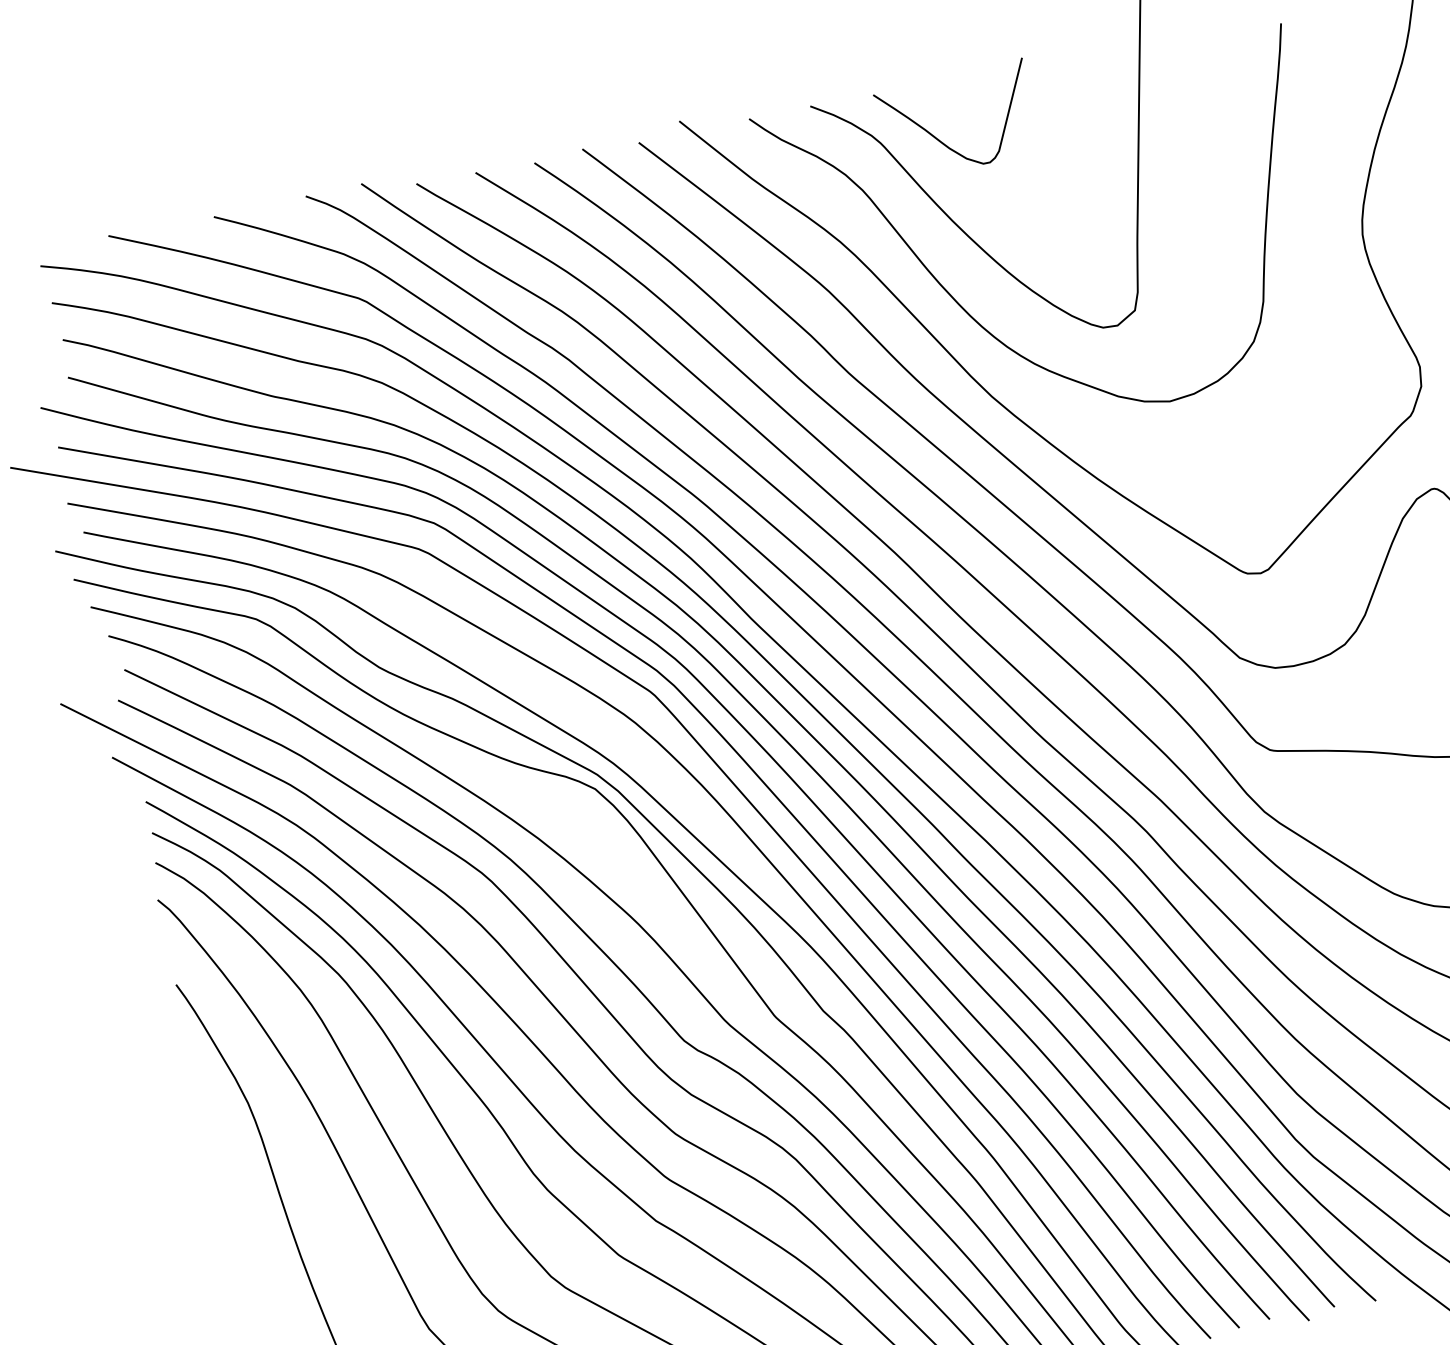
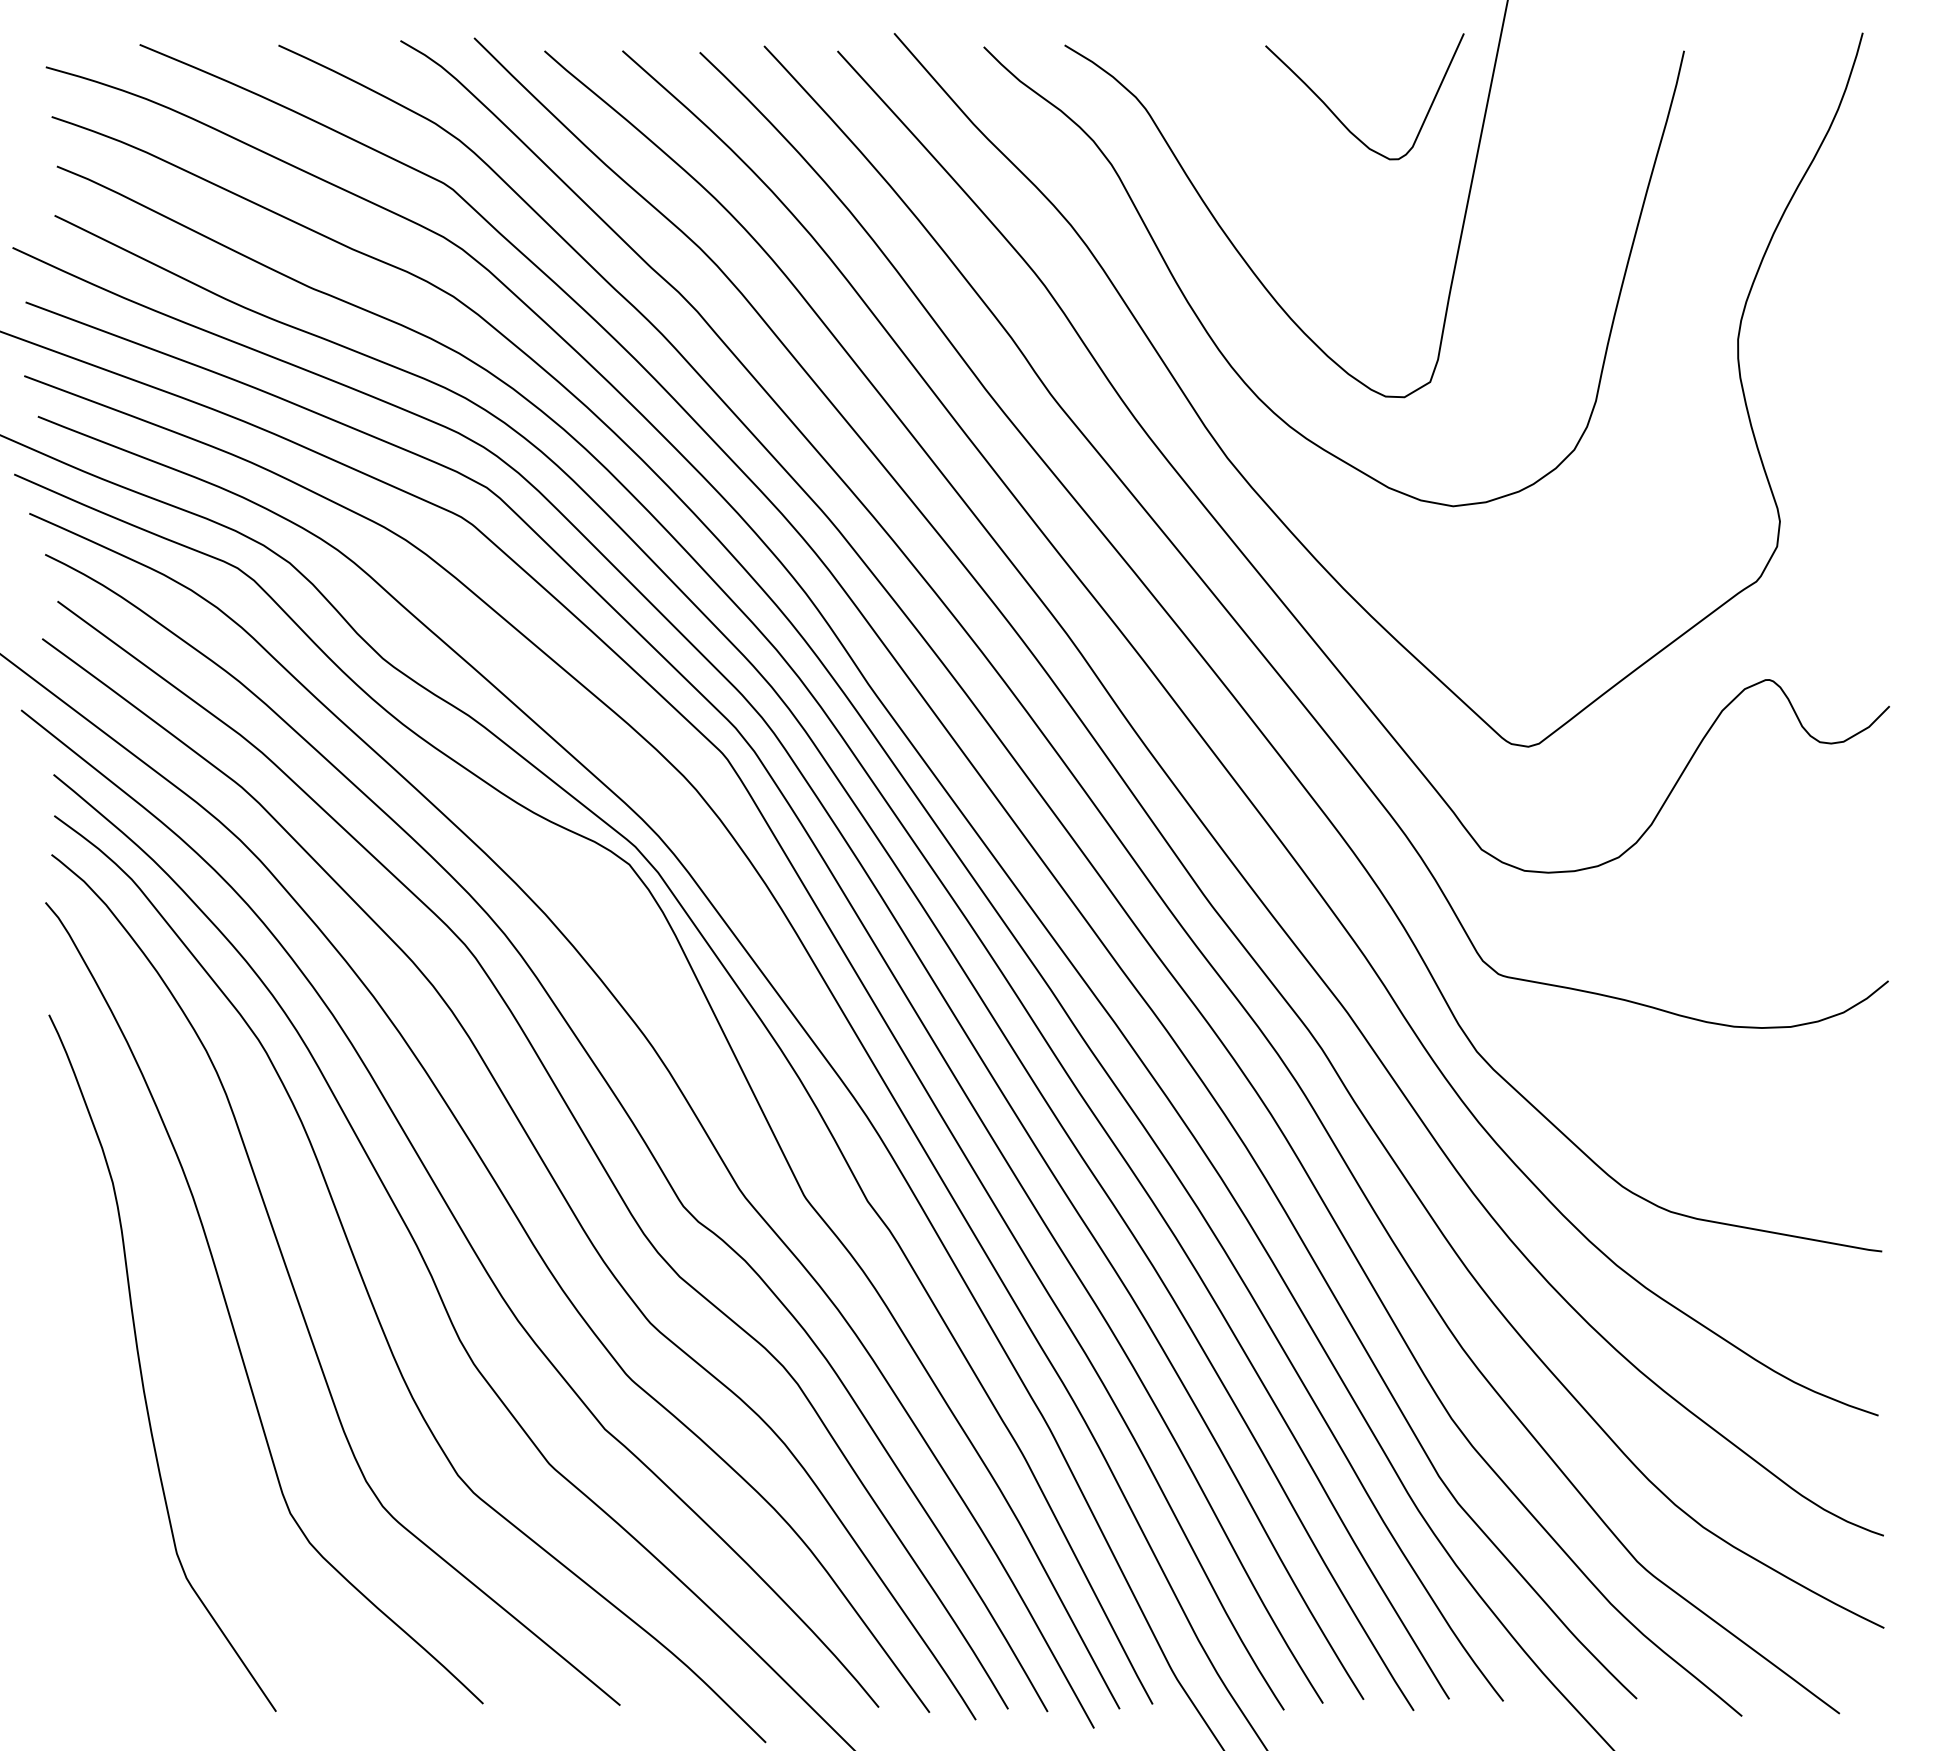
curve: (940, 140) -> (1340, 119), moved

